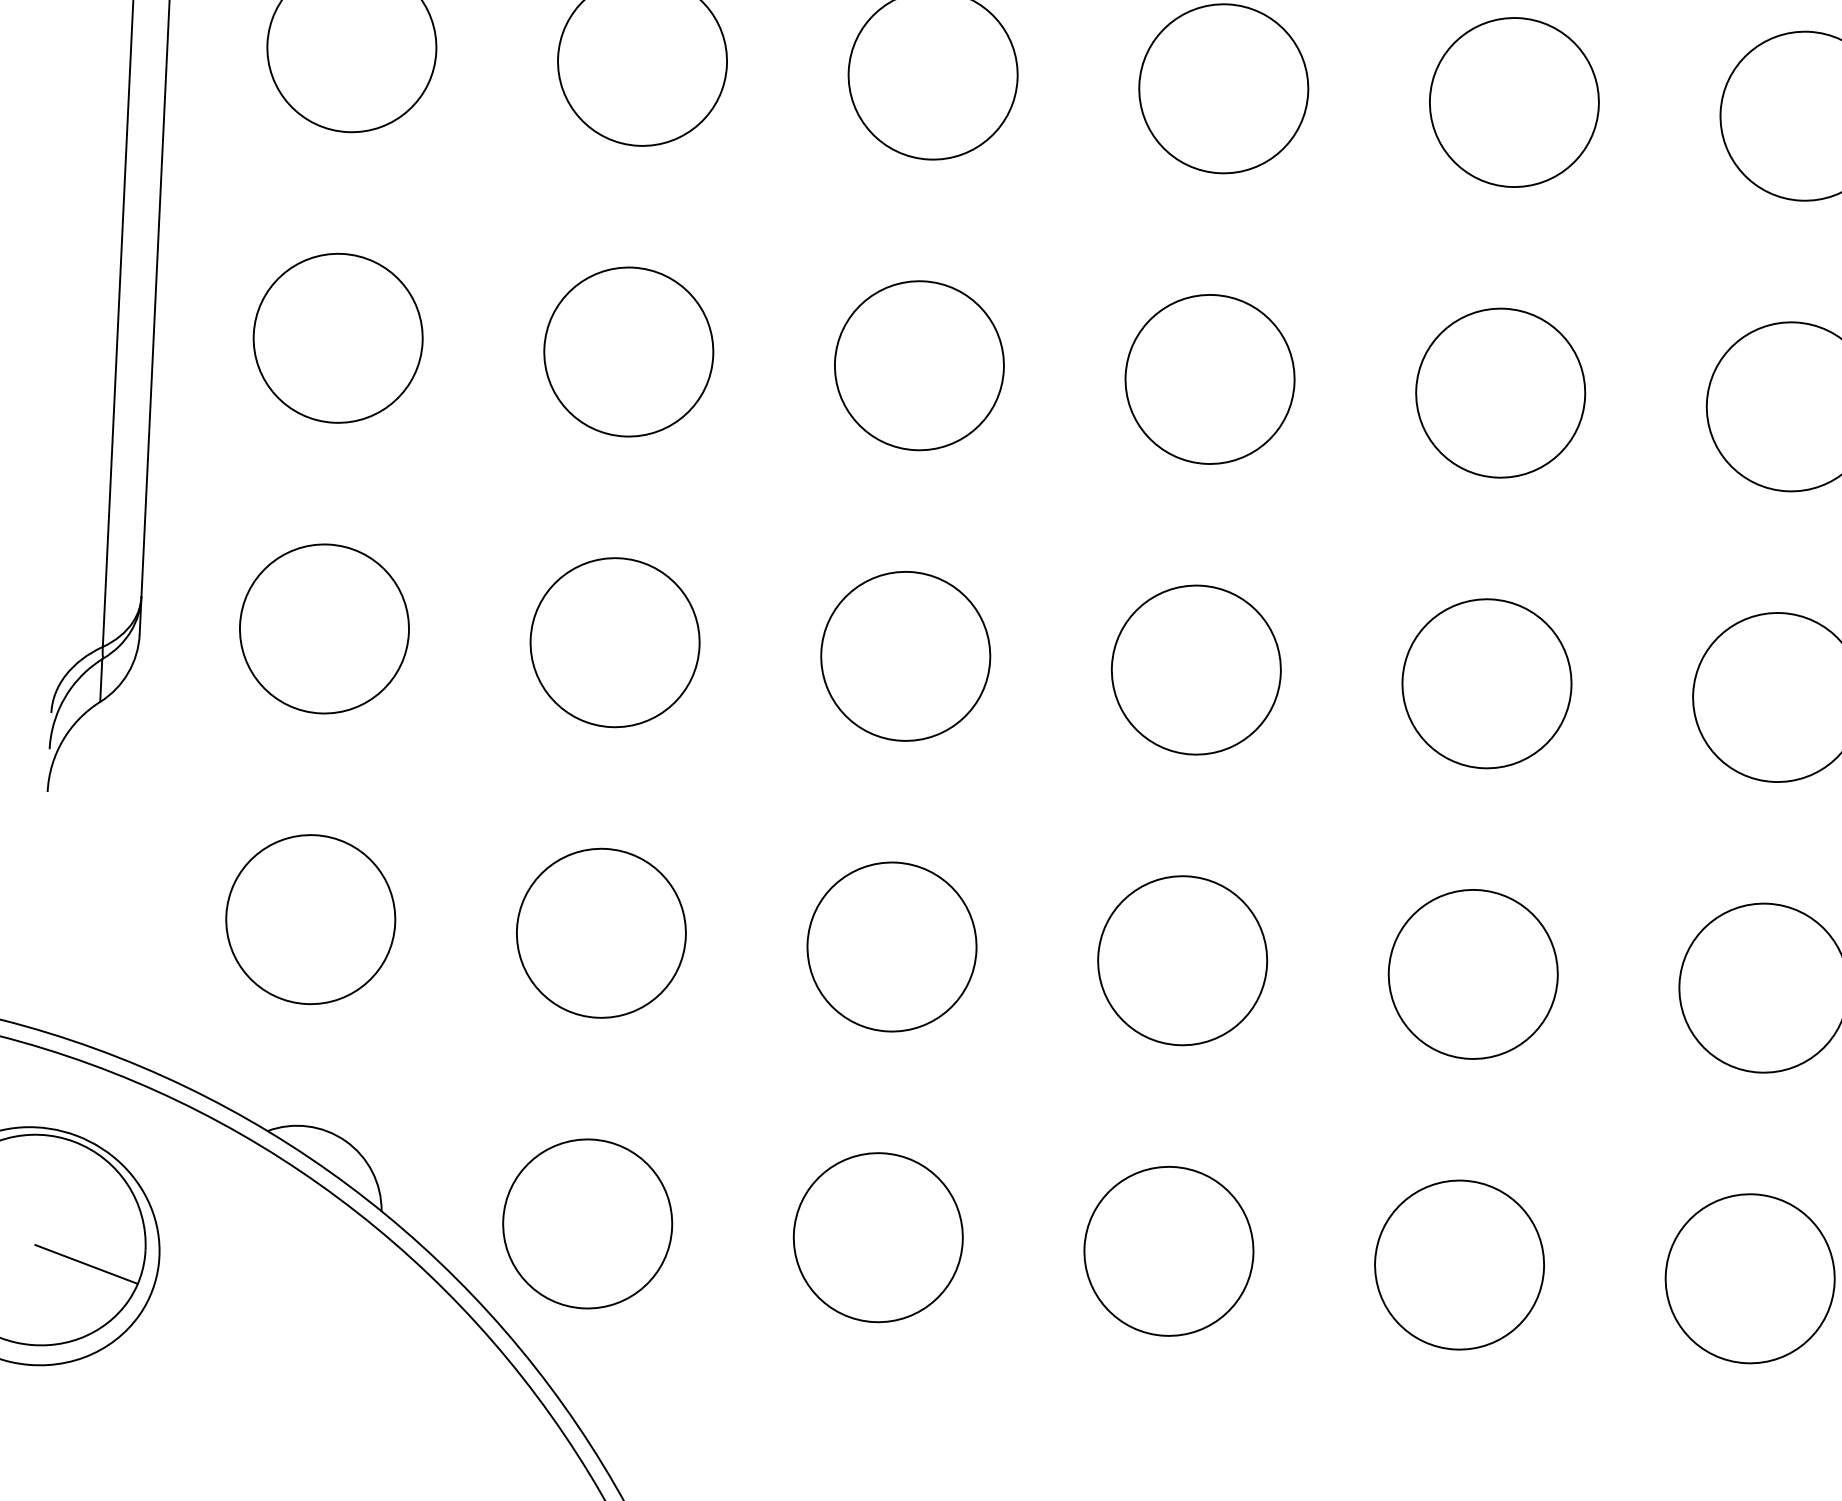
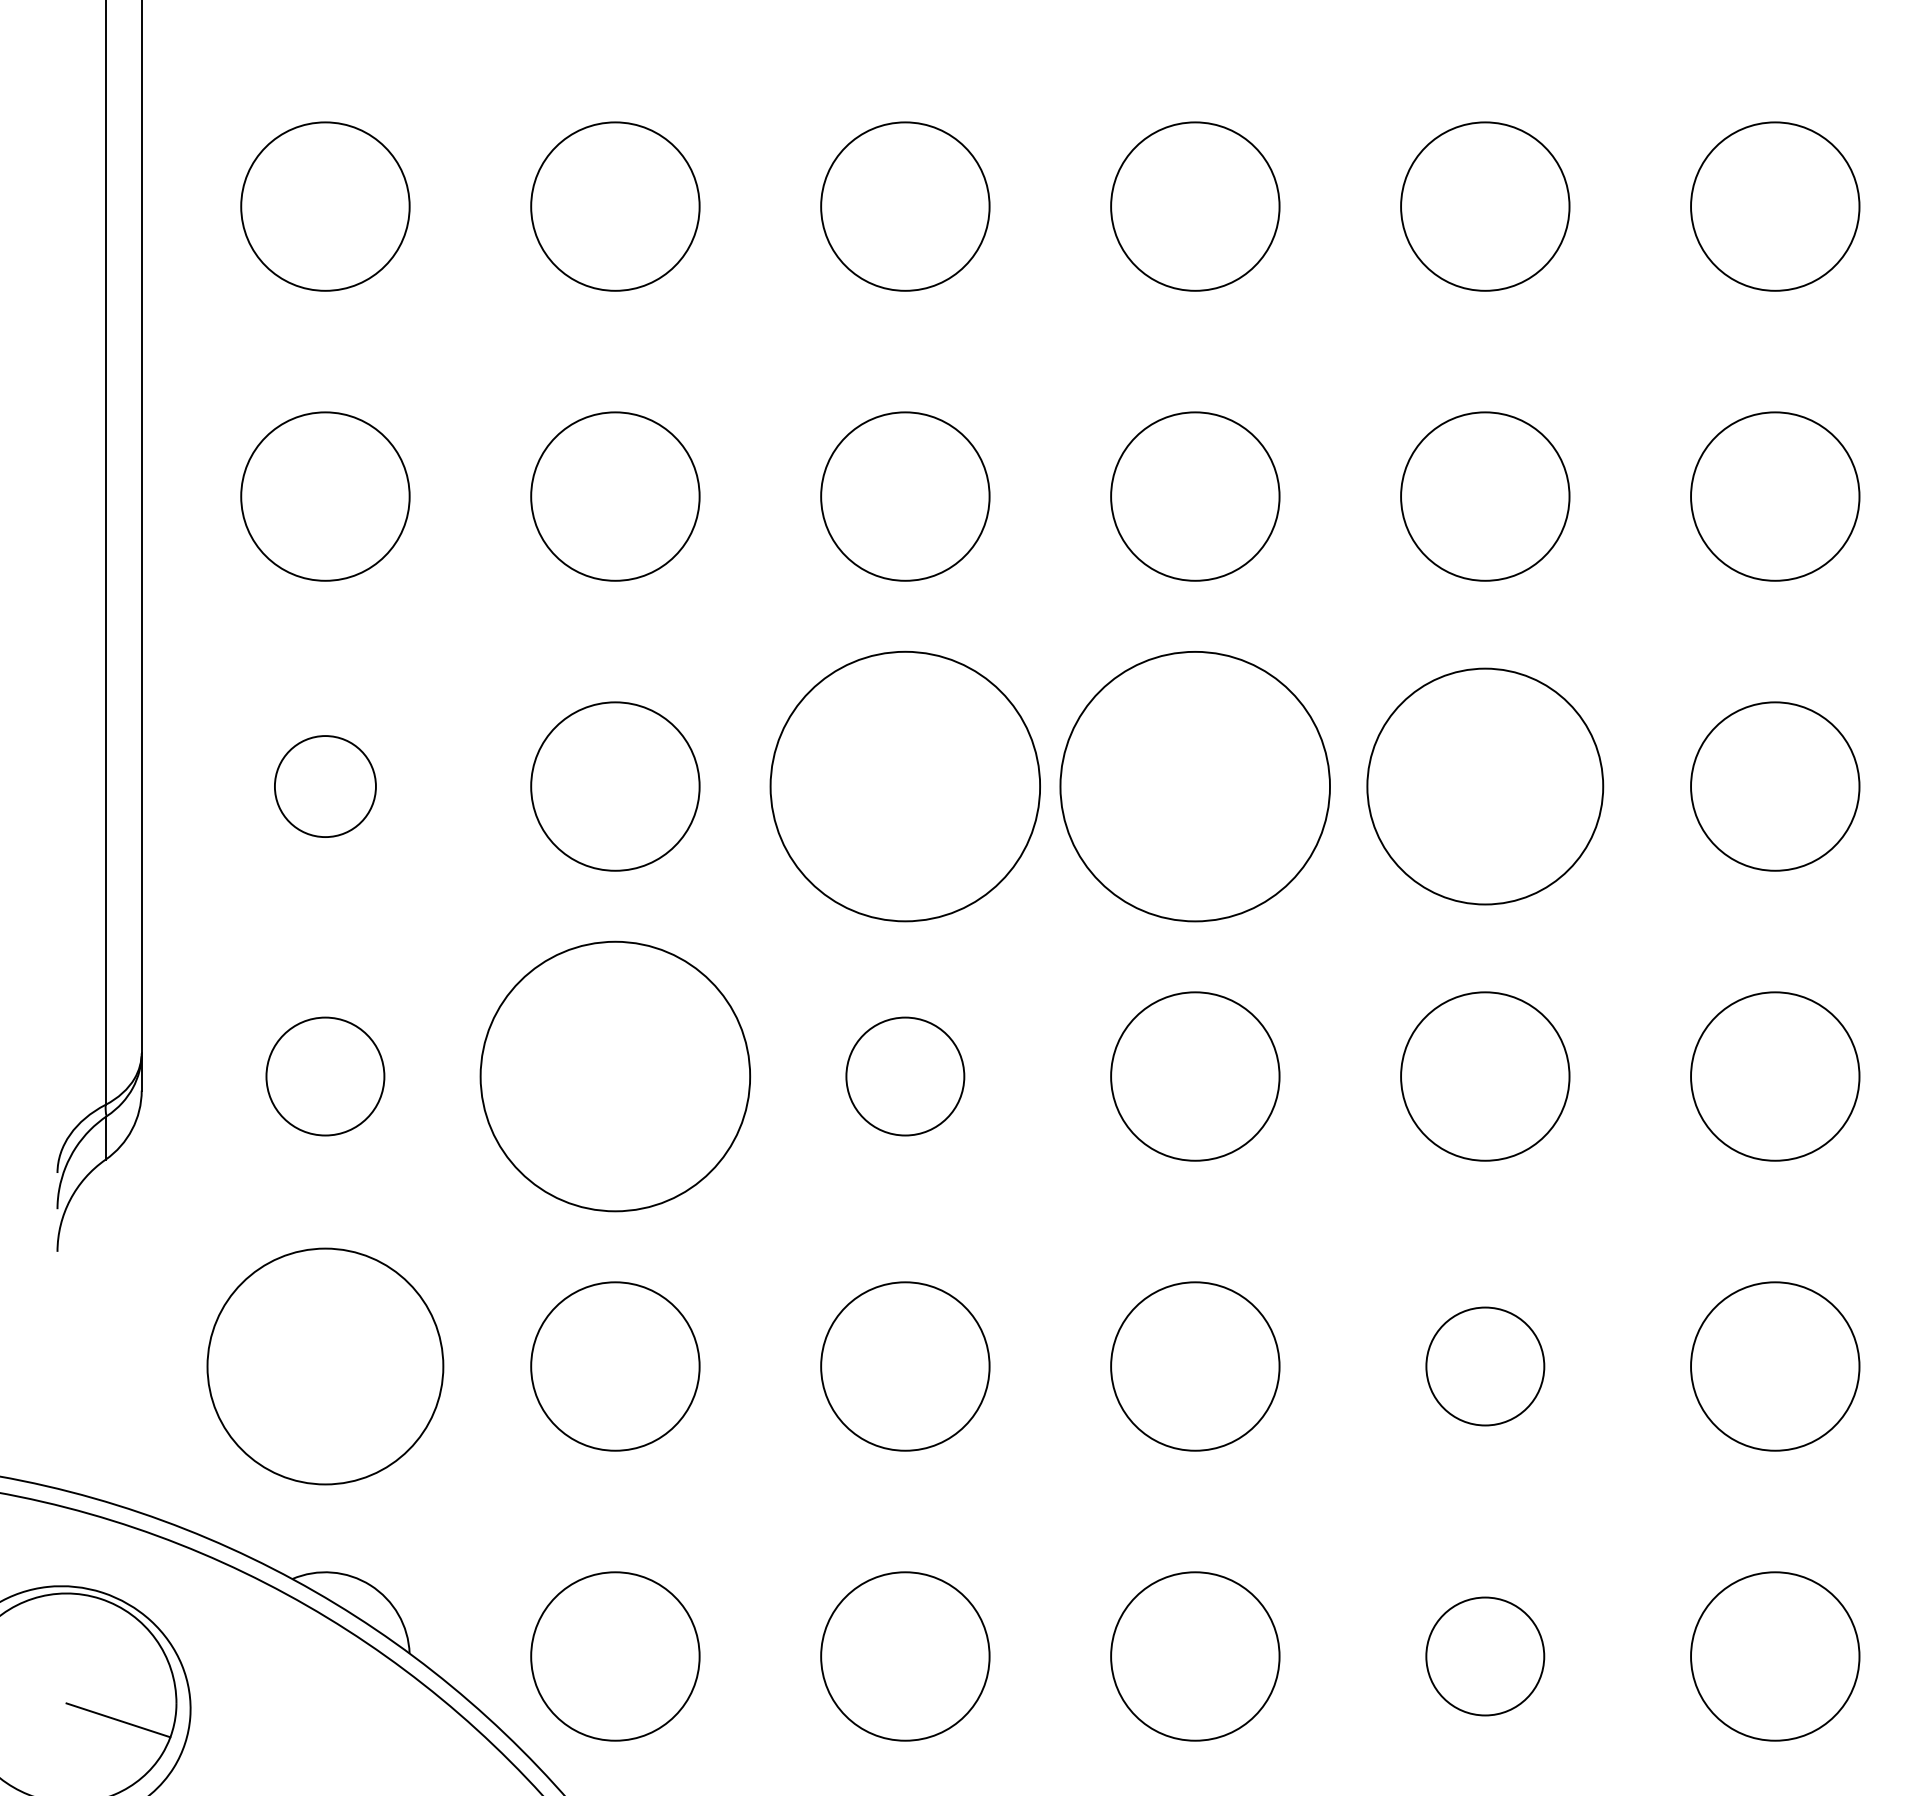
circle: (338, 338) -> (325, 786), size x0.6
circle: (919, 365) -> (905, 786), size x1.6
circle: (1210, 379) -> (1195, 786), size x1.6
circle: (1500, 393) -> (1485, 786), size x1.4
circle: (324, 628) -> (325, 1076), size x0.7
circle: (615, 642) -> (615, 1076), size x1.6
circle: (905, 656) -> (905, 1076), size x0.7
circle: (310, 919) -> (325, 1366), size x1.4
circle: (1473, 974) -> (1485, 1366), size x0.7
circle: (1459, 1265) -> (1485, 1656), size x0.7

